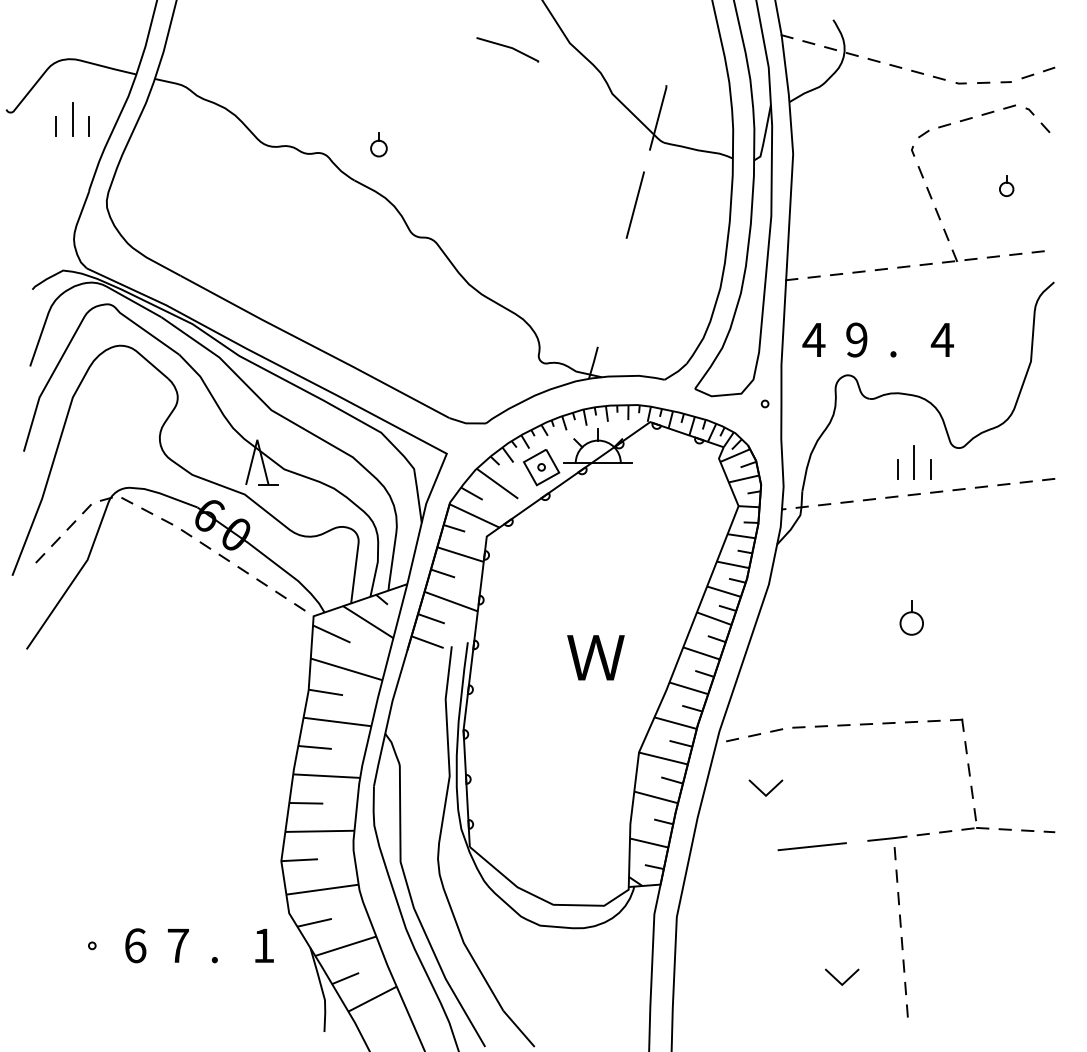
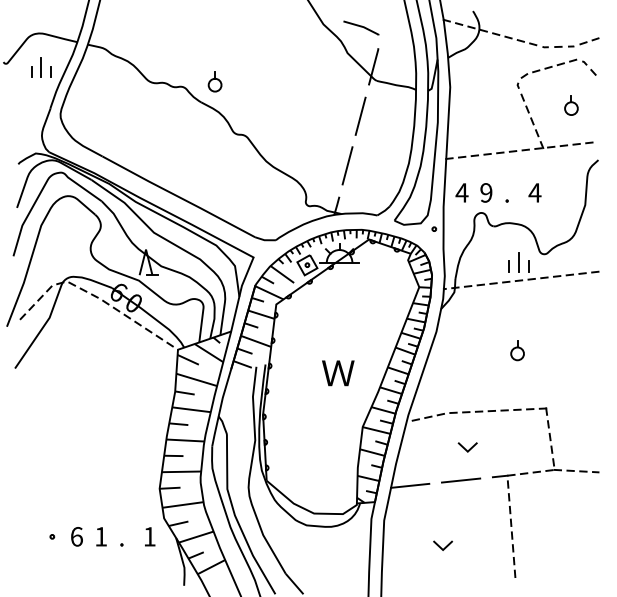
line: (508, 48) -> (361, 27), moved
part: (377, 143) -> (214, 81), size x1.43
part: (1006, 186) -> (571, 105), size x1.67
line: (612, 291) -> (347, 165), added
line: (761, 790) -> (465, 448), moved
line: (723, 855) -> (410, 485), added
text: (178, 945) -> (101, 536), 7 -> 1
line: (837, 978) -> (440, 546), moved

